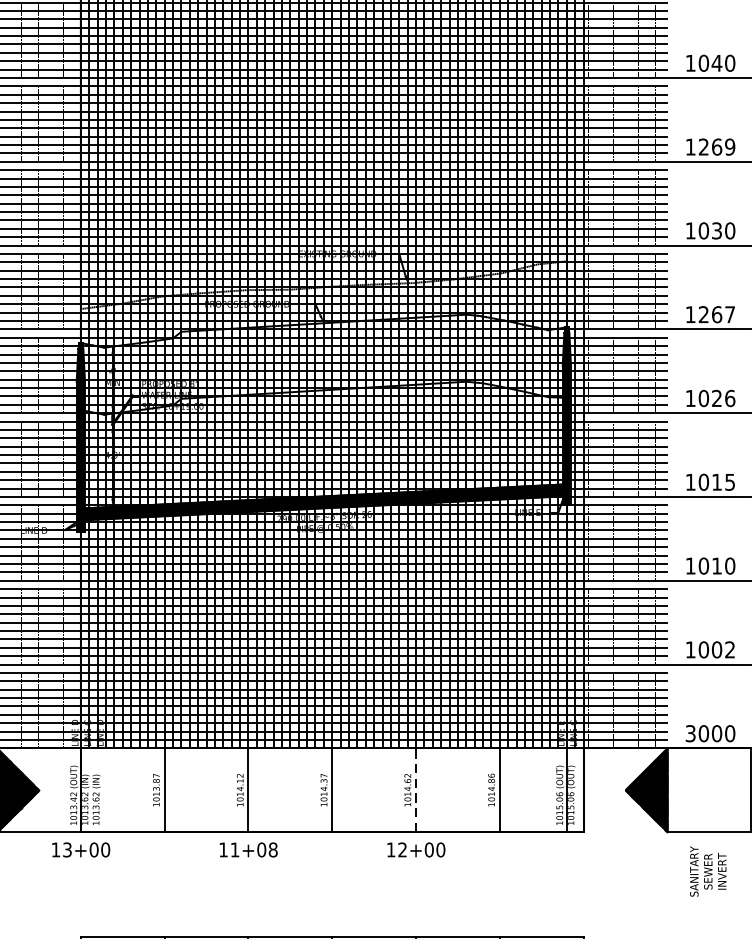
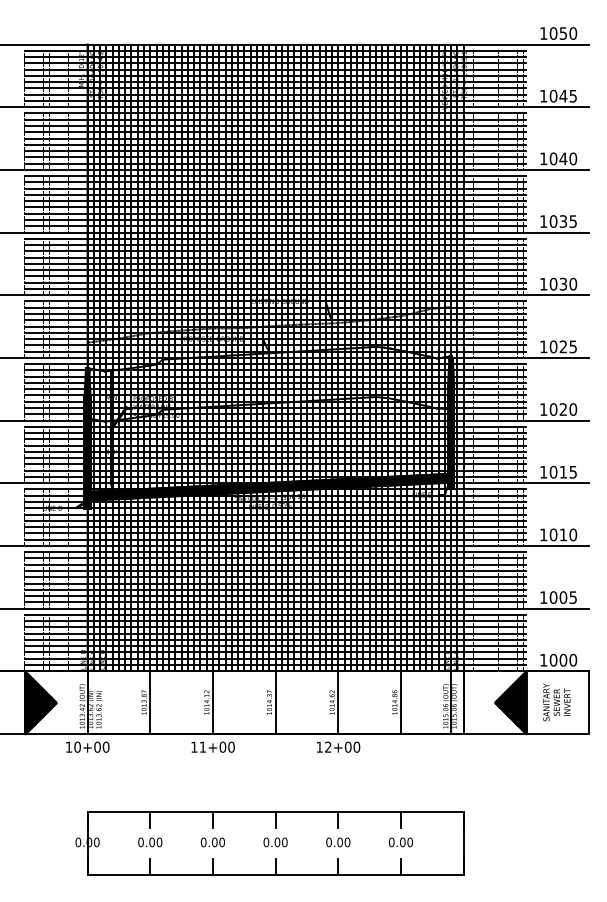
text: (717, 147) -> (563, 221), 1269 -> 1035
text: (715, 314) -> (562, 346), 1267 -> 1025
text: (730, 398) -> (573, 409), 1026 -> 1020
text: (729, 649) -> (572, 597), 1002 -> 1005
text: (690, 732) -> (543, 659), 3000 -> 1000
line: (416, 790) -> (338, 702), dashed -> solid
line: (624, 831) -> (494, 733), added
text: (67, 848) -> (77, 746), 13+00 -> 10+00
text: (273, 850) -> (231, 747), 11+08 -> 11+00
text: (707, 871) -> (556, 702), moved

